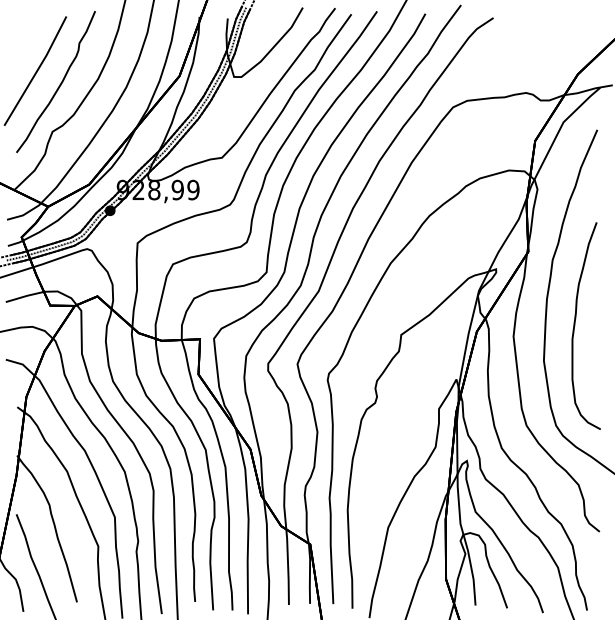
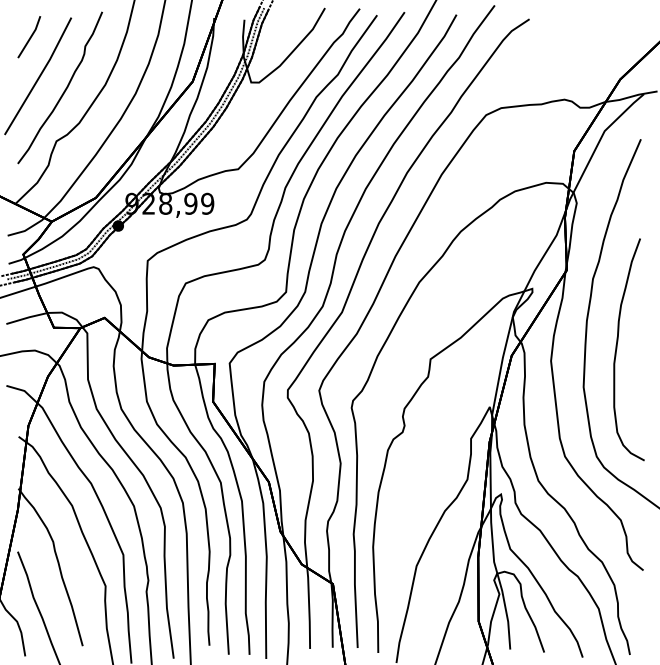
line: (27, 34) -> (29, 36), added

